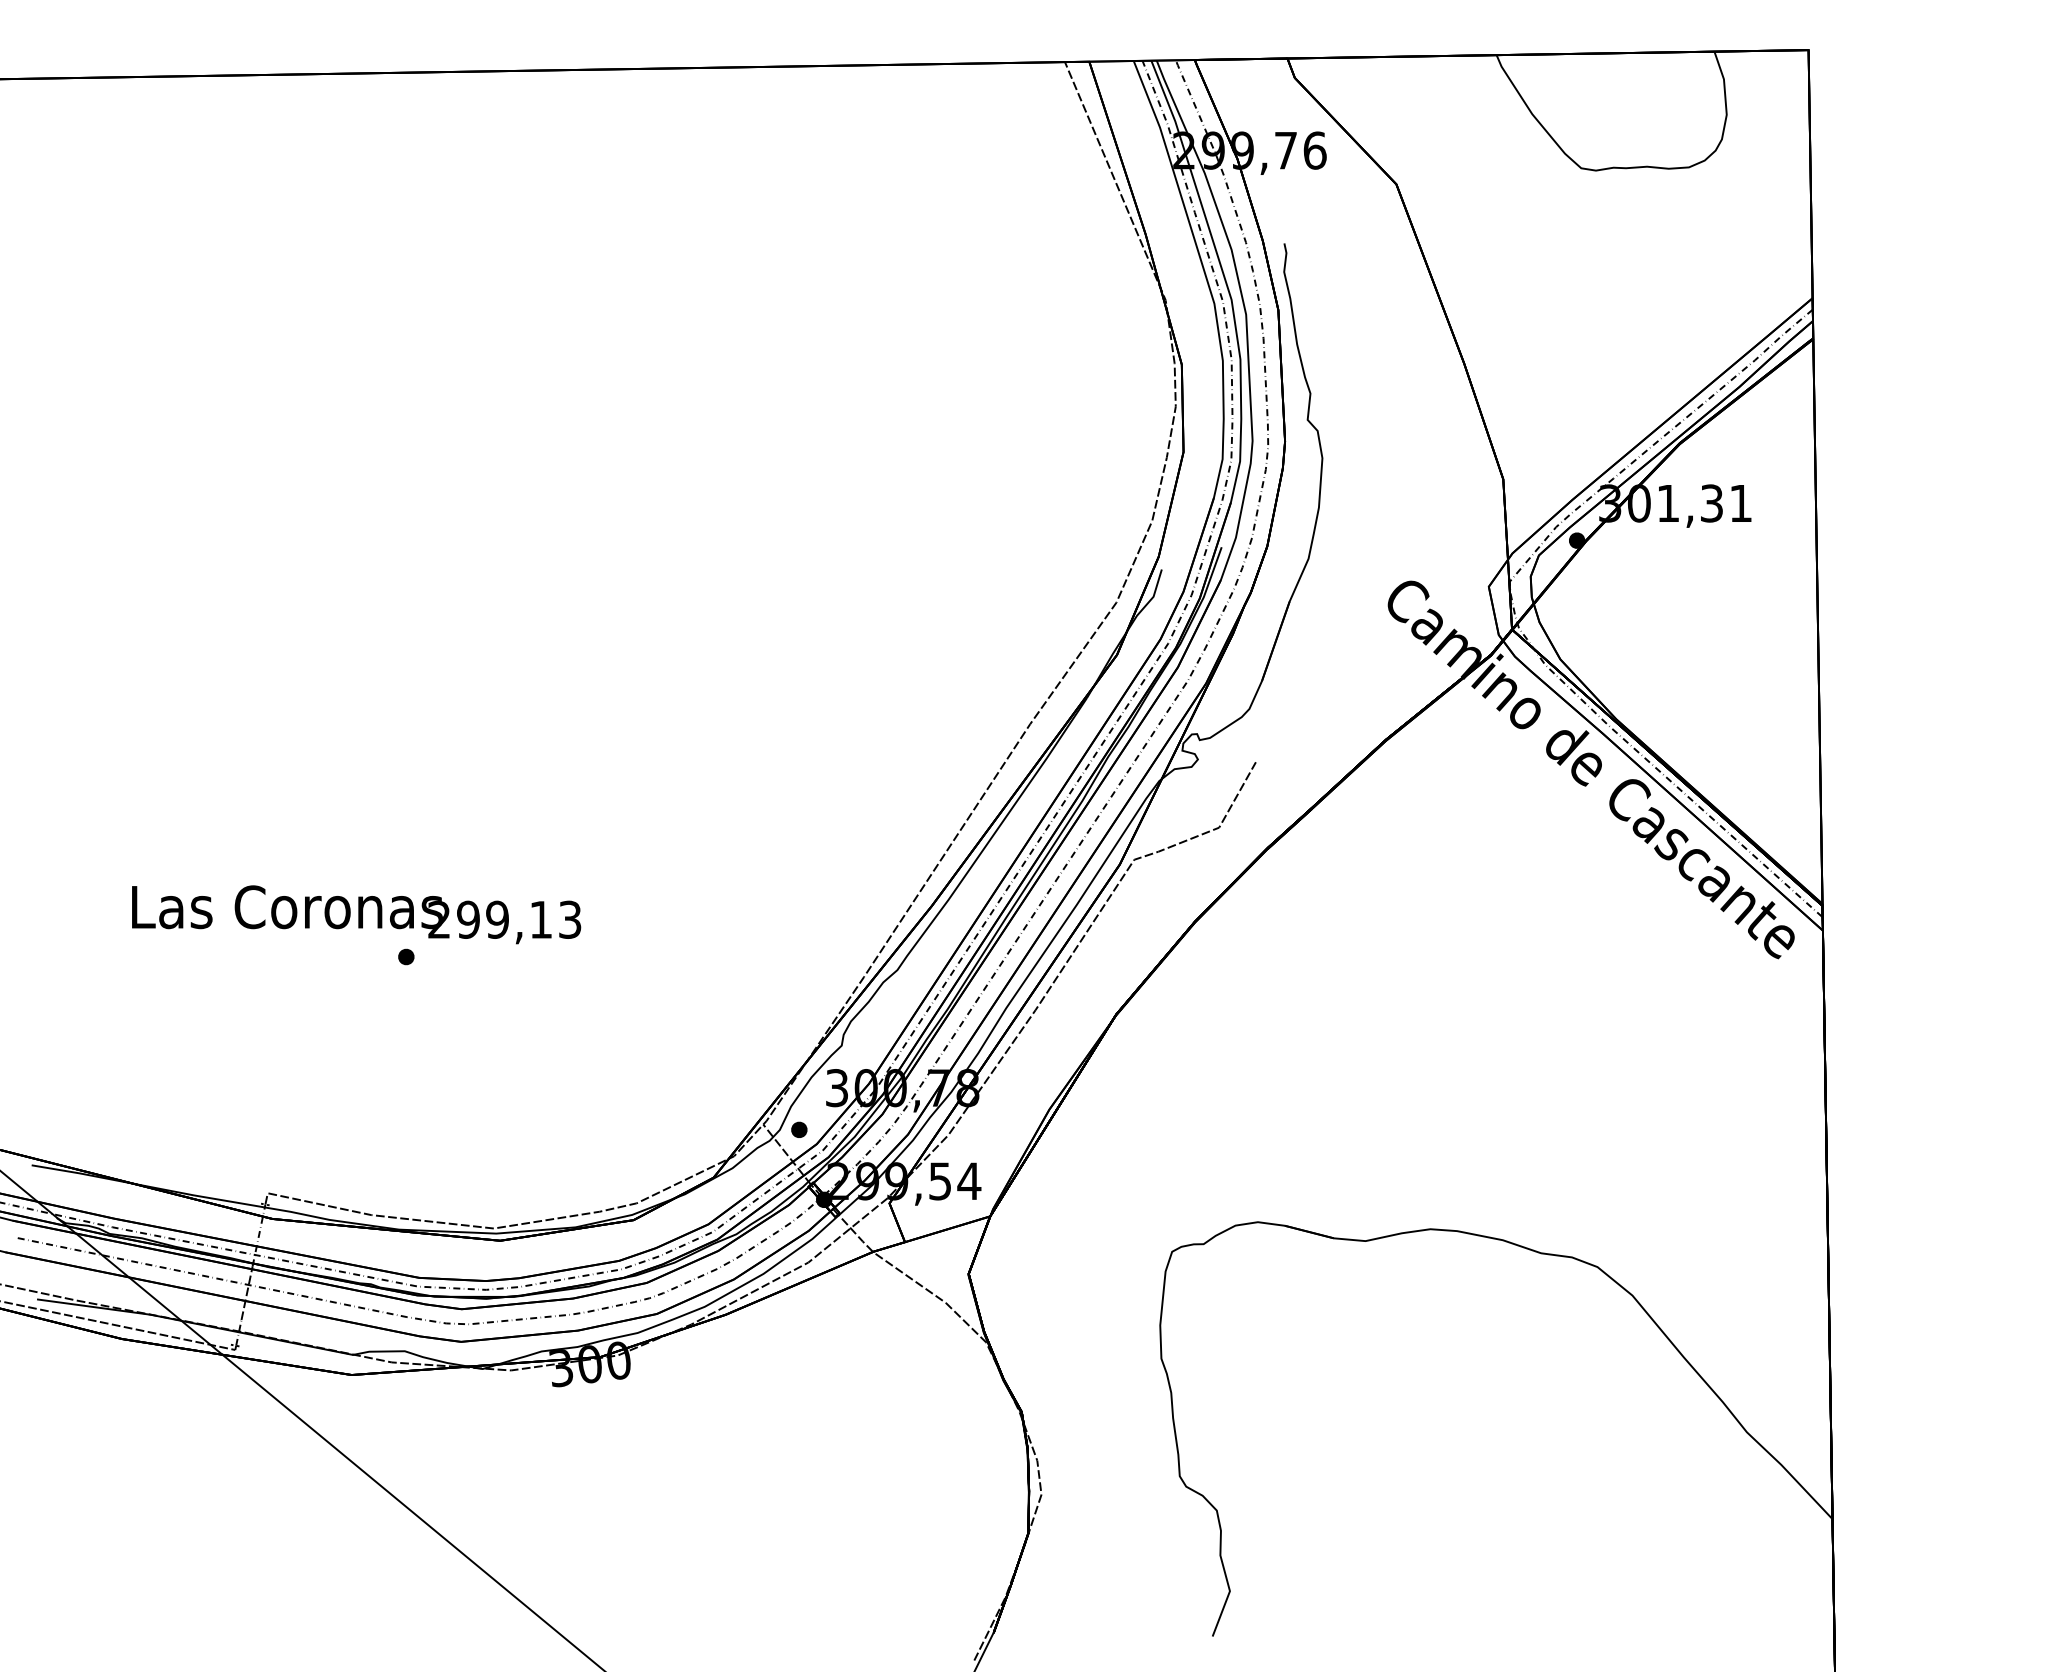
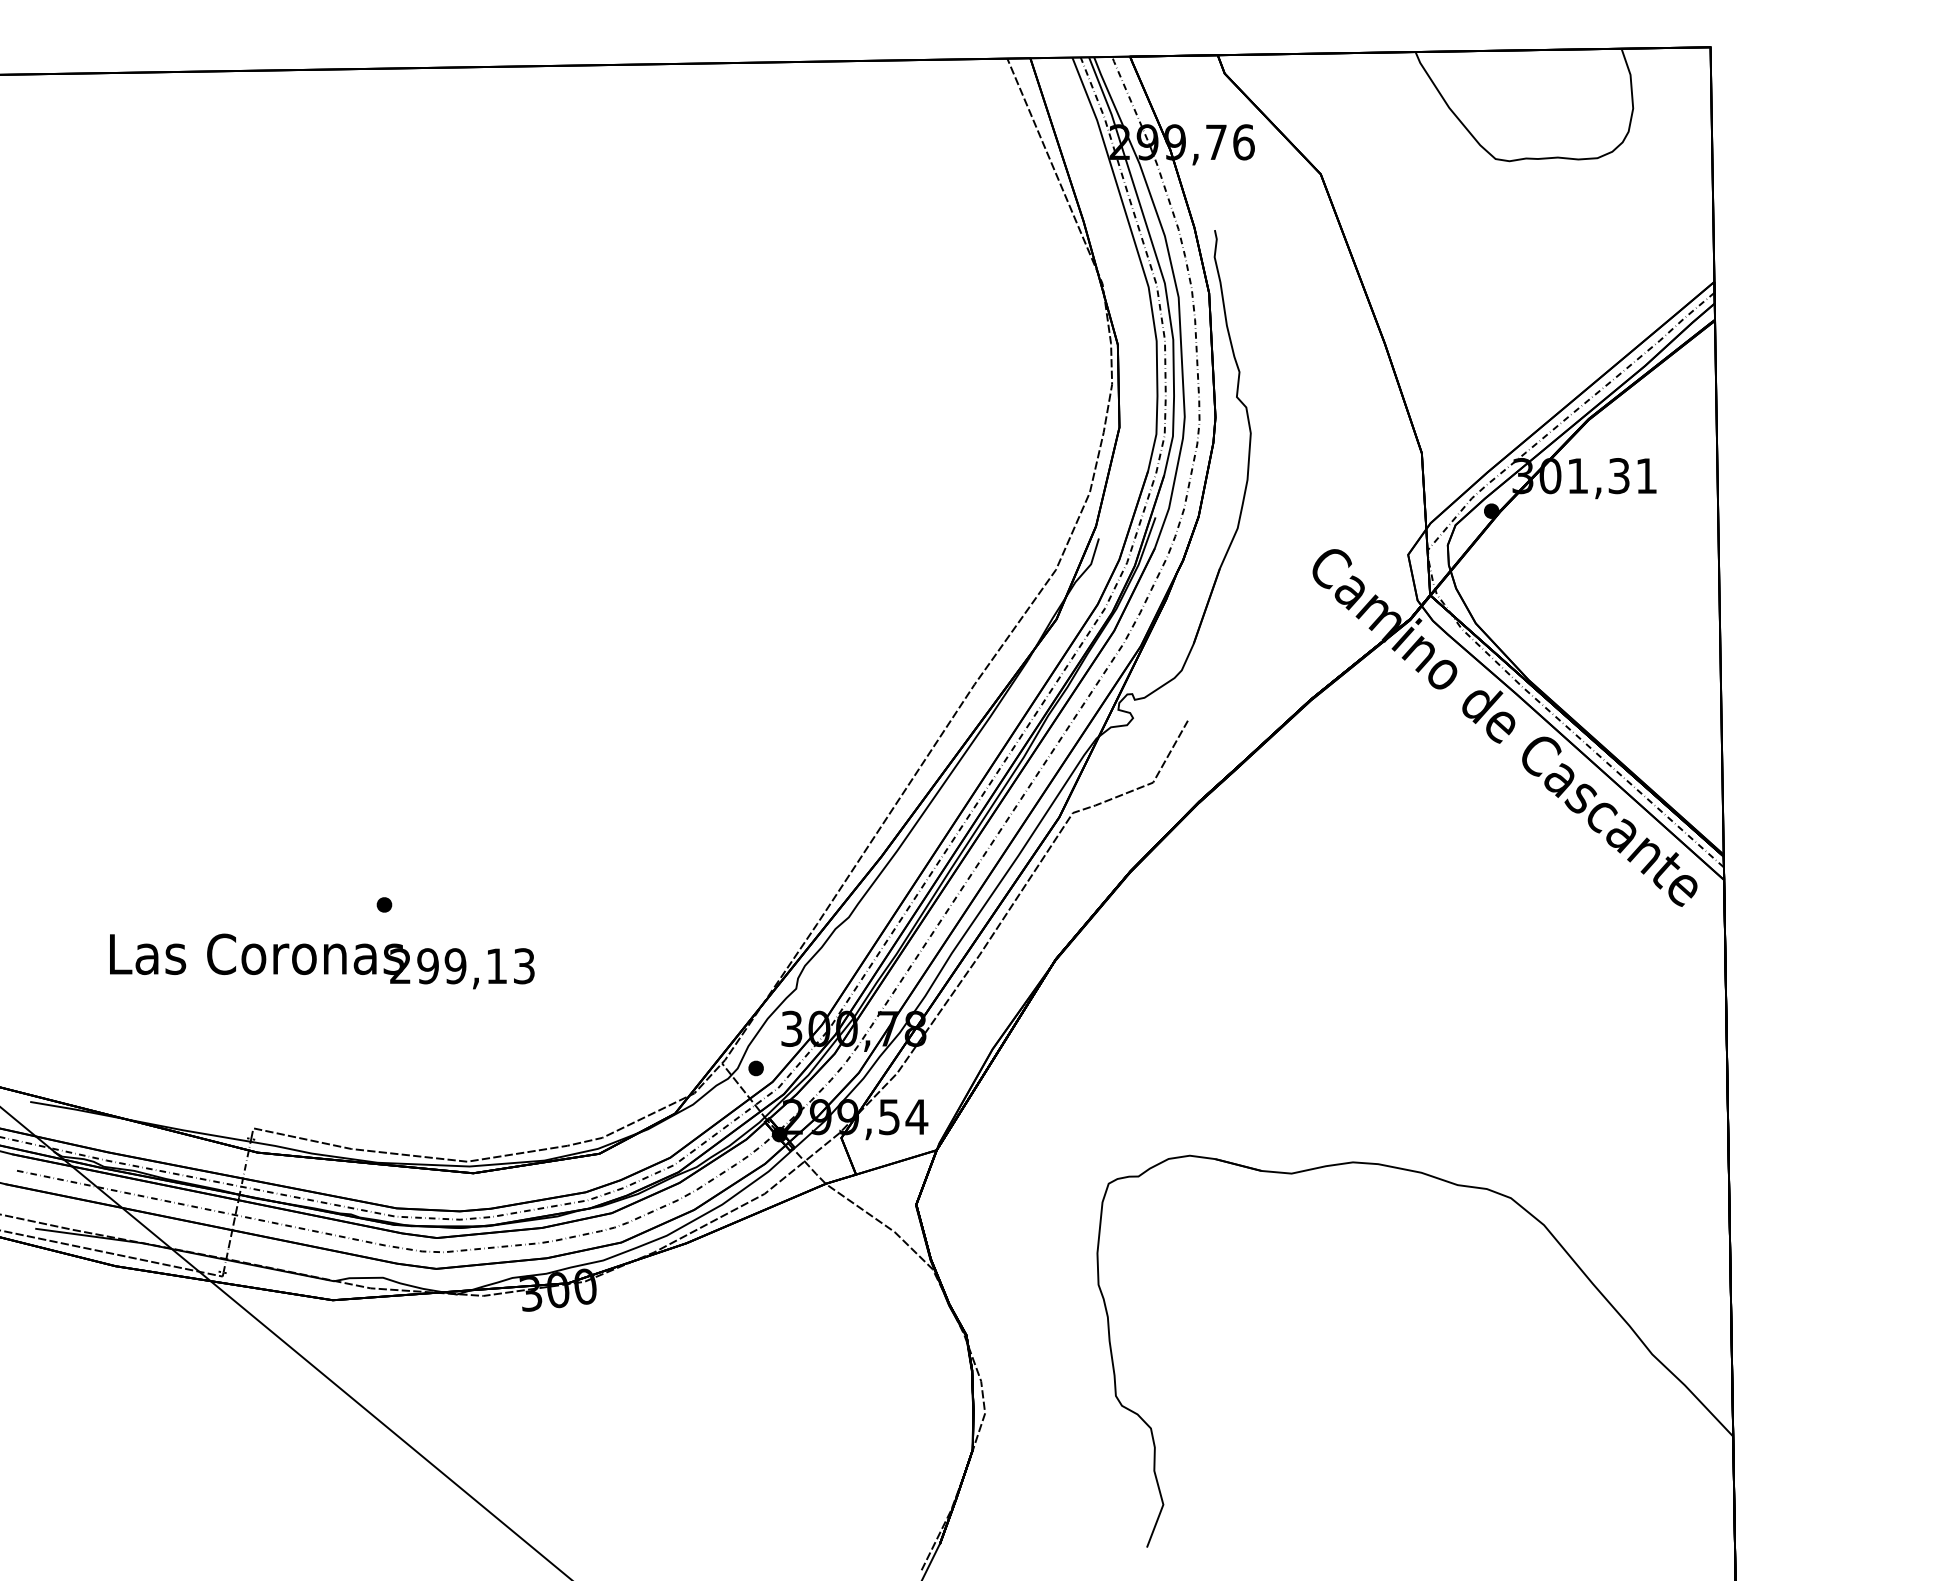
text: (356, 914) -> (322, 961), moved

